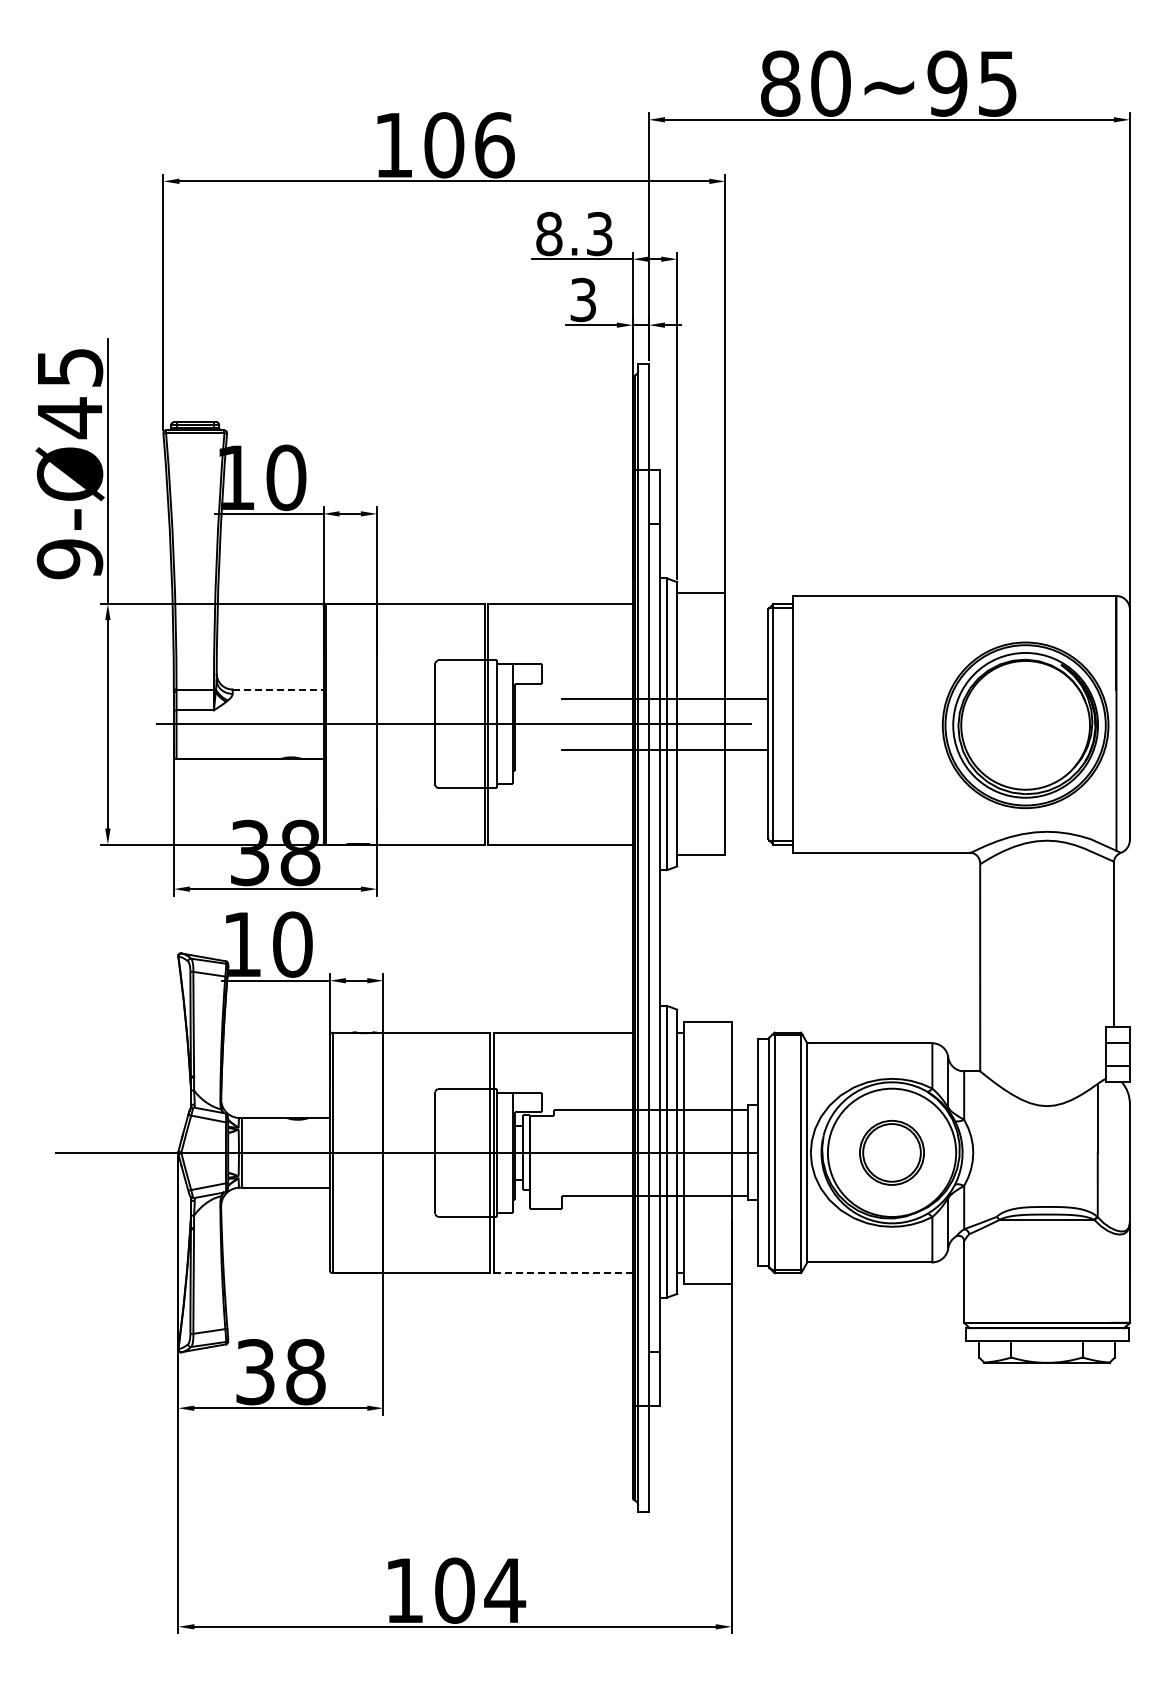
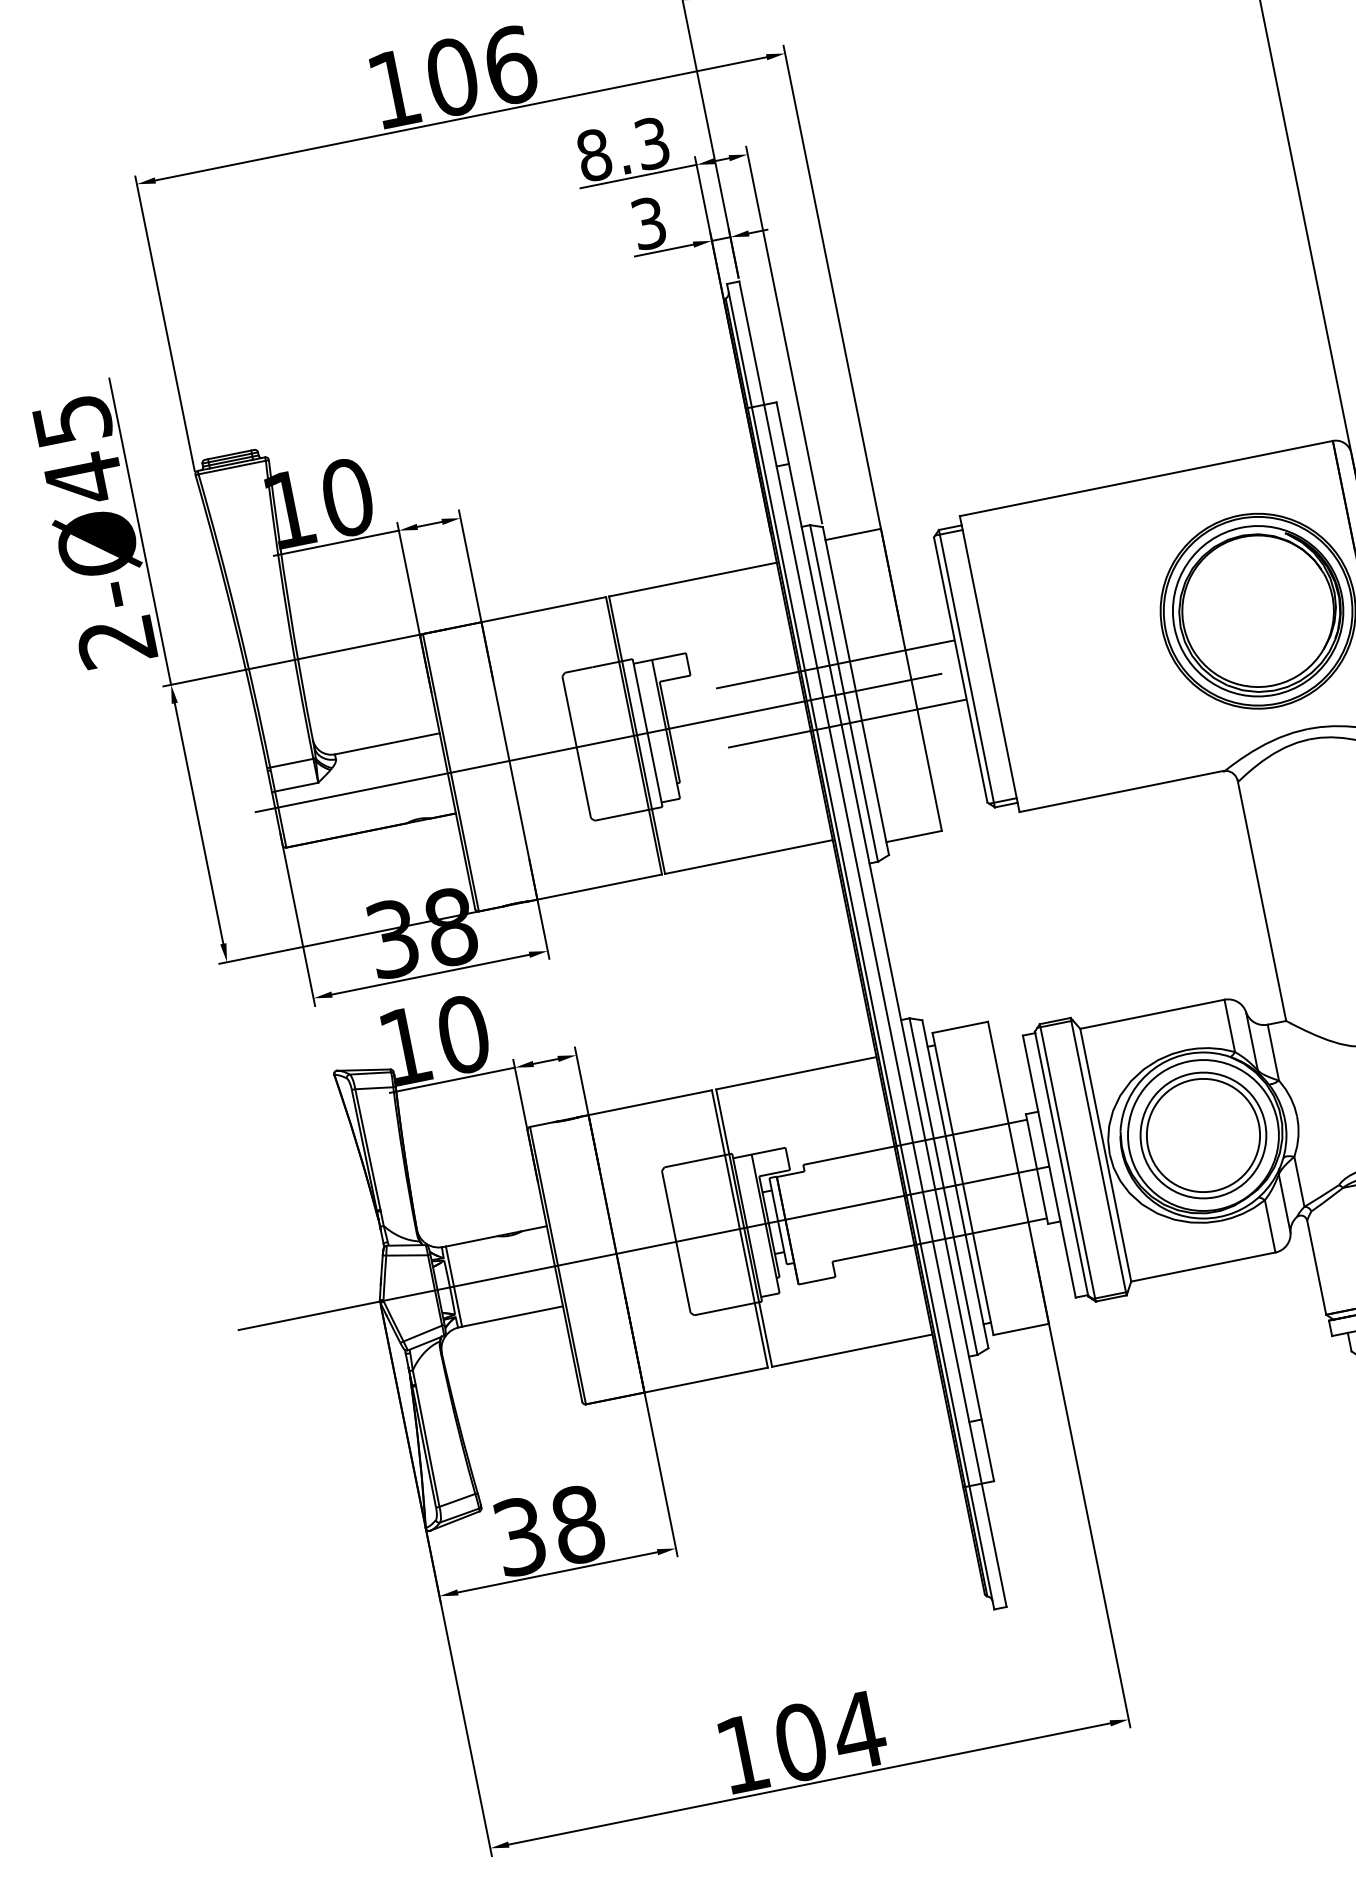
text: (70, 559) -> (117, 642), 9-Ø45 -> 2-Ø45
line: (278, 689) -> (387, 743), dashed -> solid
part: (891, 1152) -> (1202, 1135), size x1.67
line: (563, 1273) -> (852, 1351), dashed -> solid

